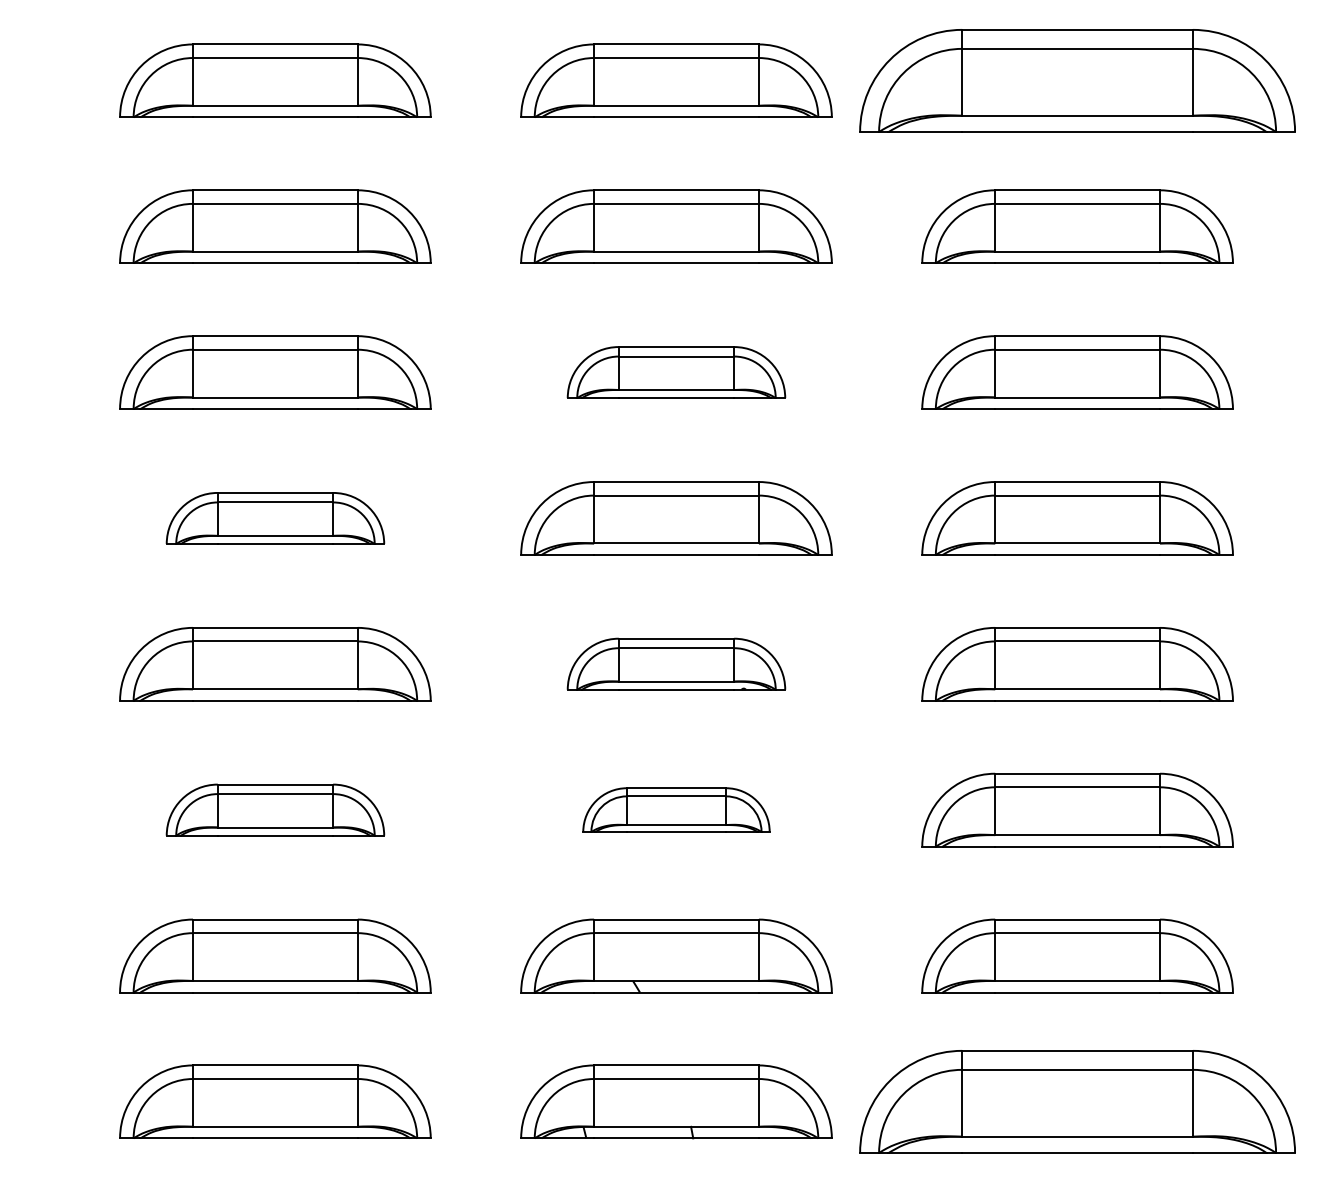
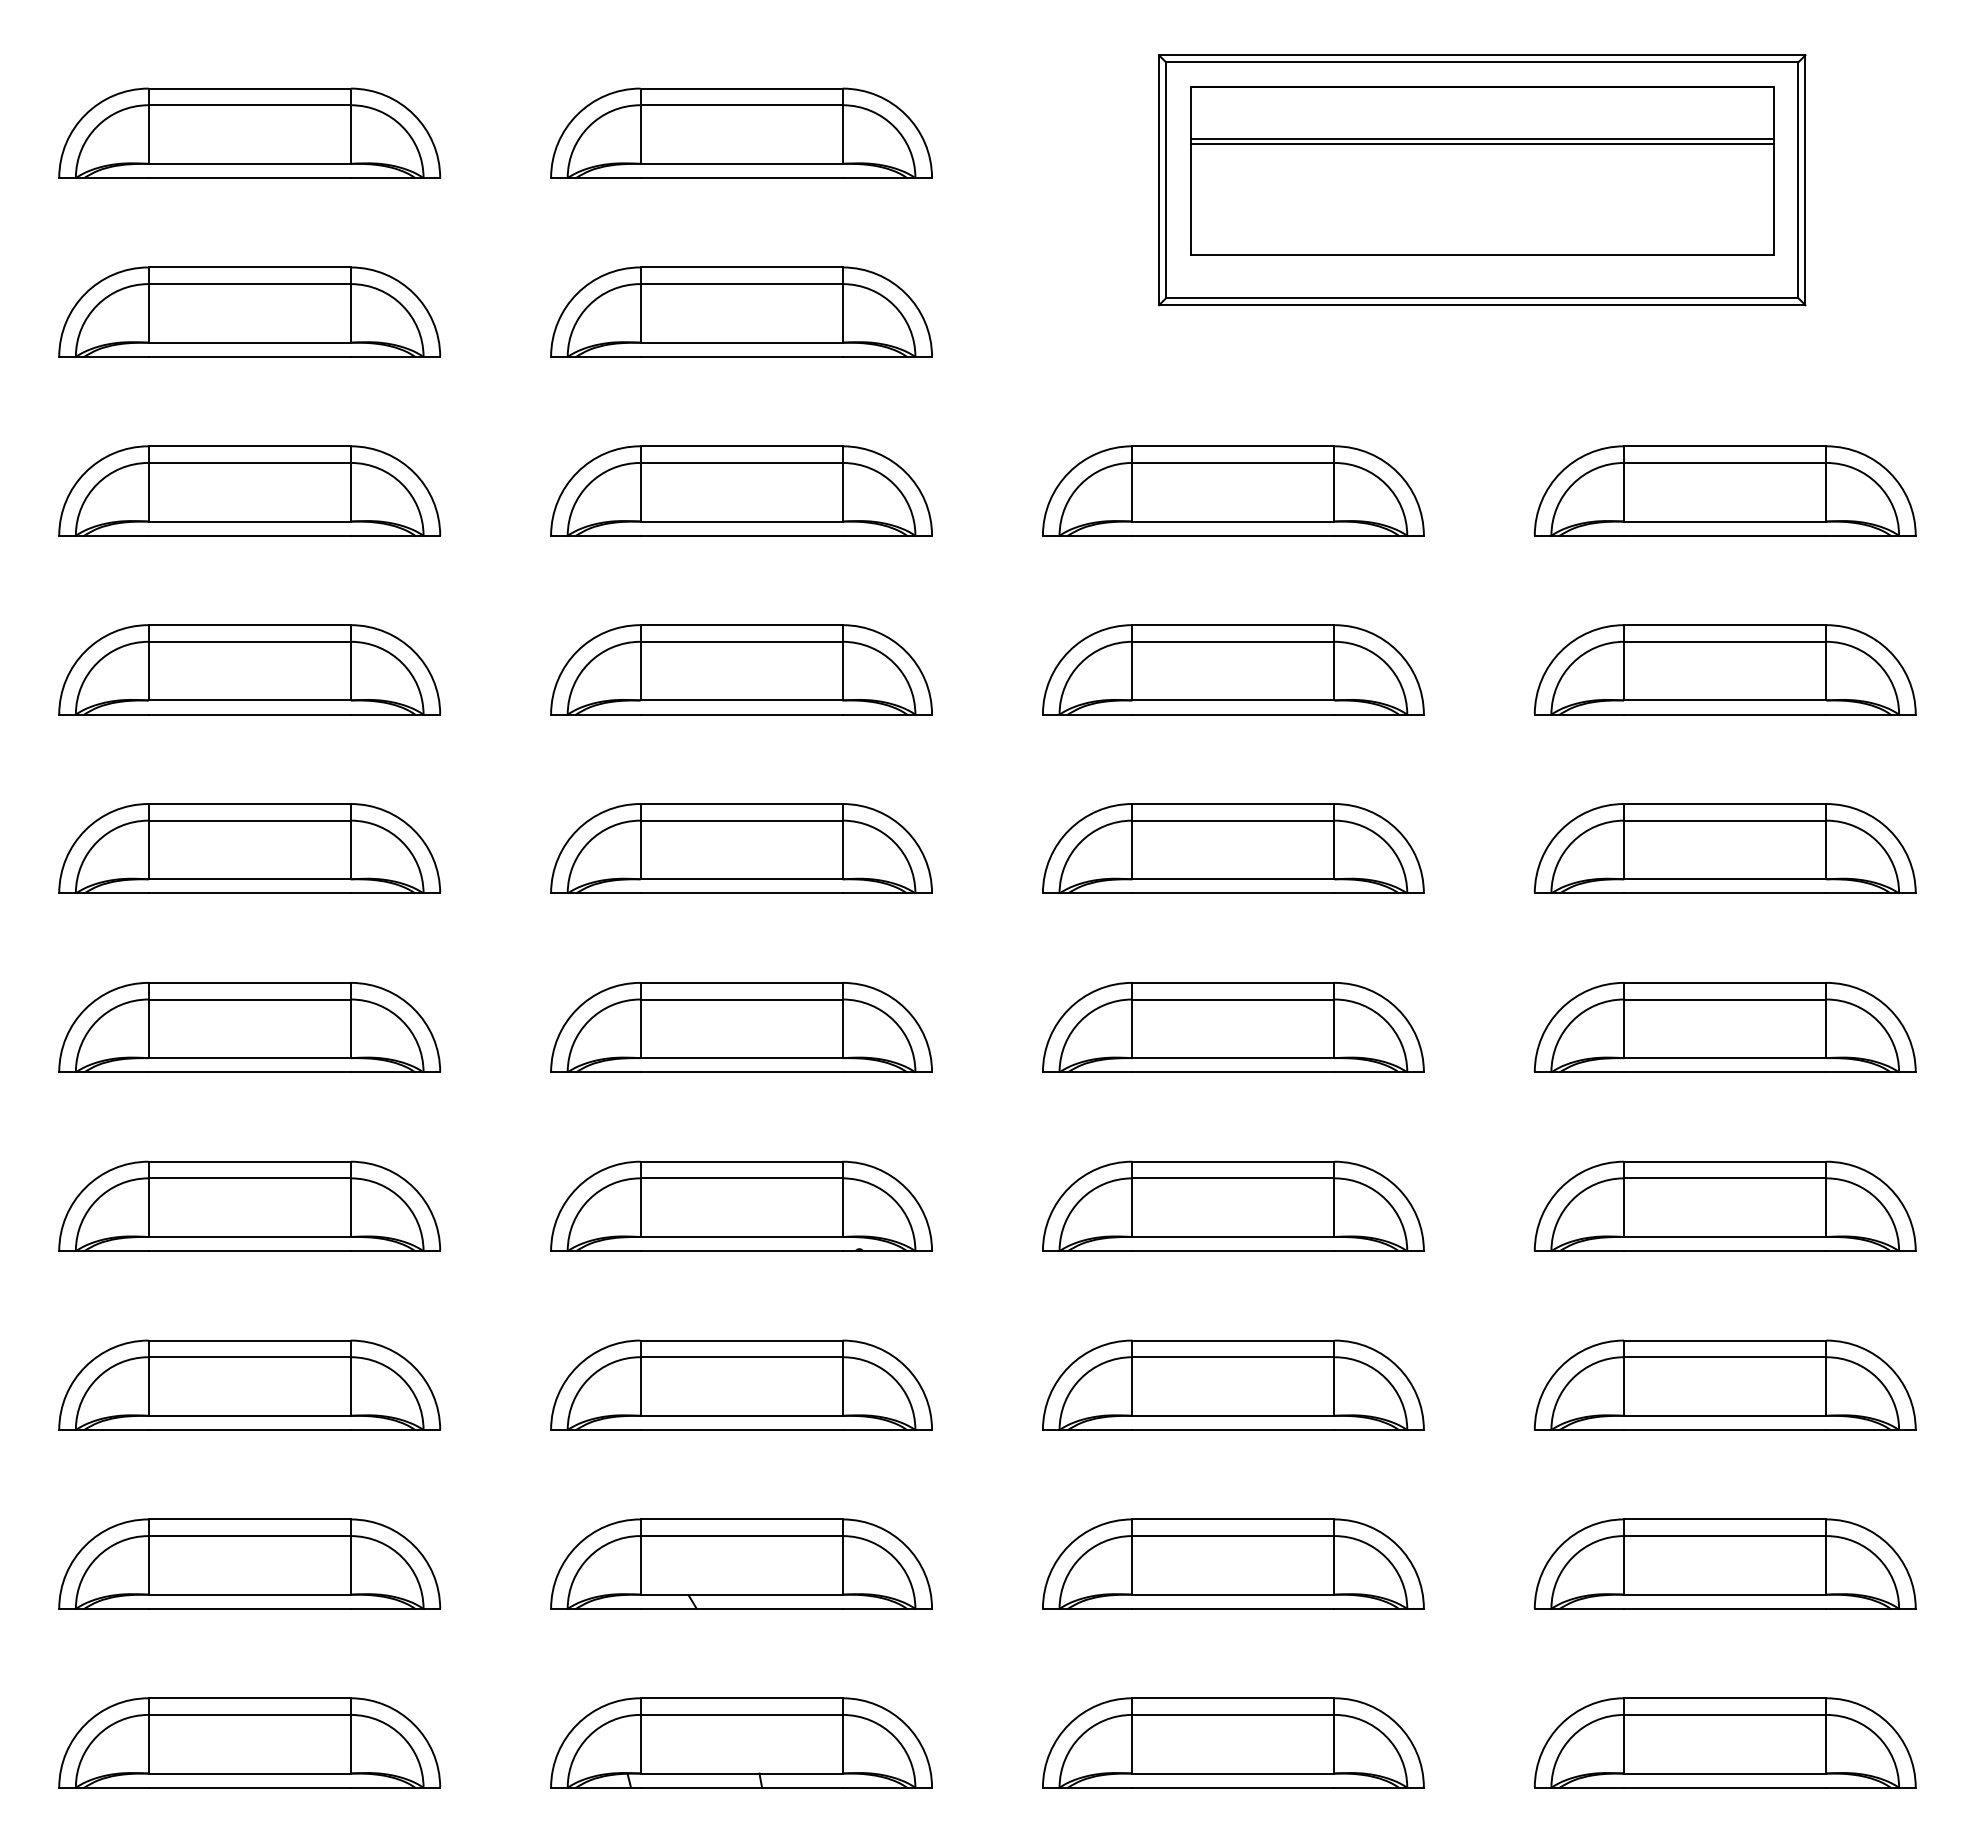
part: (1077, 80) -> (1233, 490), size x0.71
part: (676, 372) -> (741, 848), size x1.43
part: (275, 518) -> (249, 1027), size x1.43
part: (676, 663) -> (741, 1205), size x1.43
part: (275, 809) -> (249, 1384), size x1.43
part: (676, 809) -> (741, 1384), size x1.67
part: (1077, 1101) -> (1233, 1742), size x0.71

